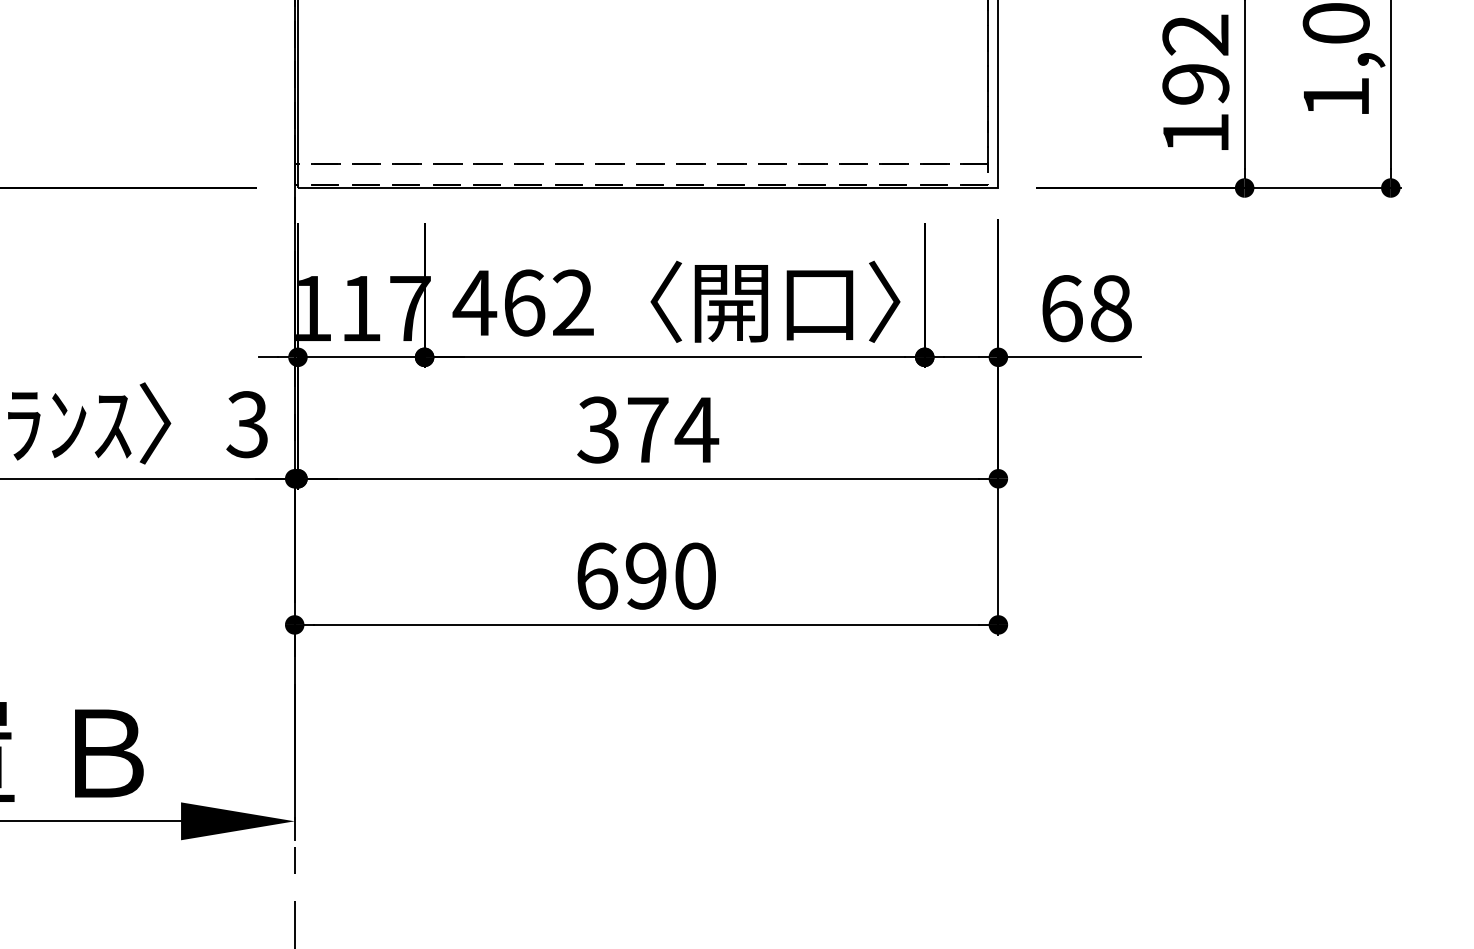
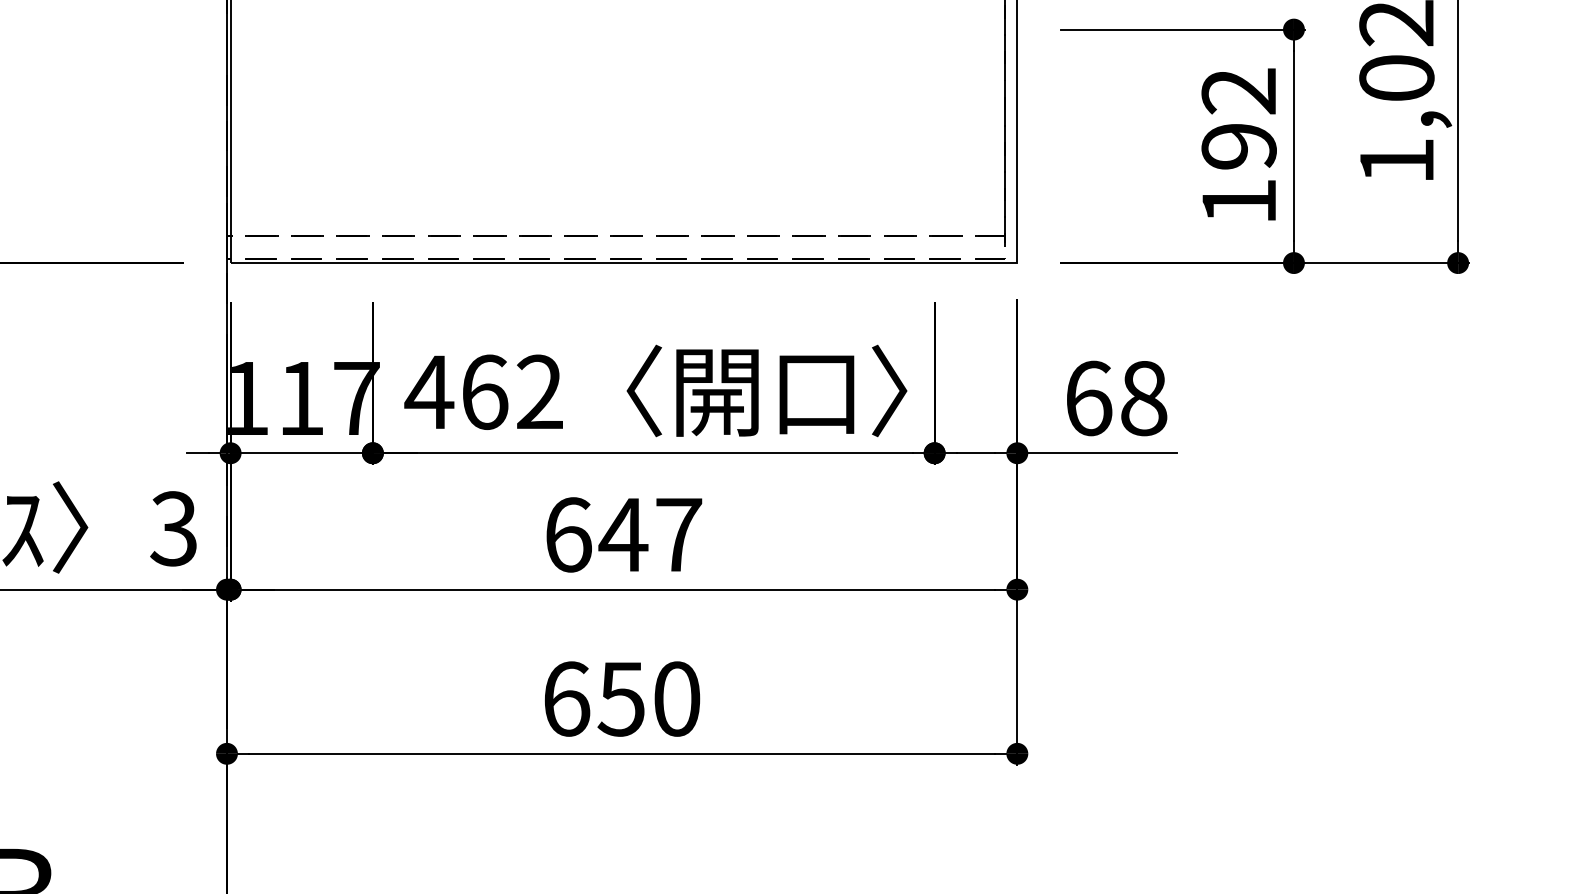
text: (648, 429) -> (624, 534), 374 -> 647
text: (645, 575) -> (620, 698), 690 -> 650

